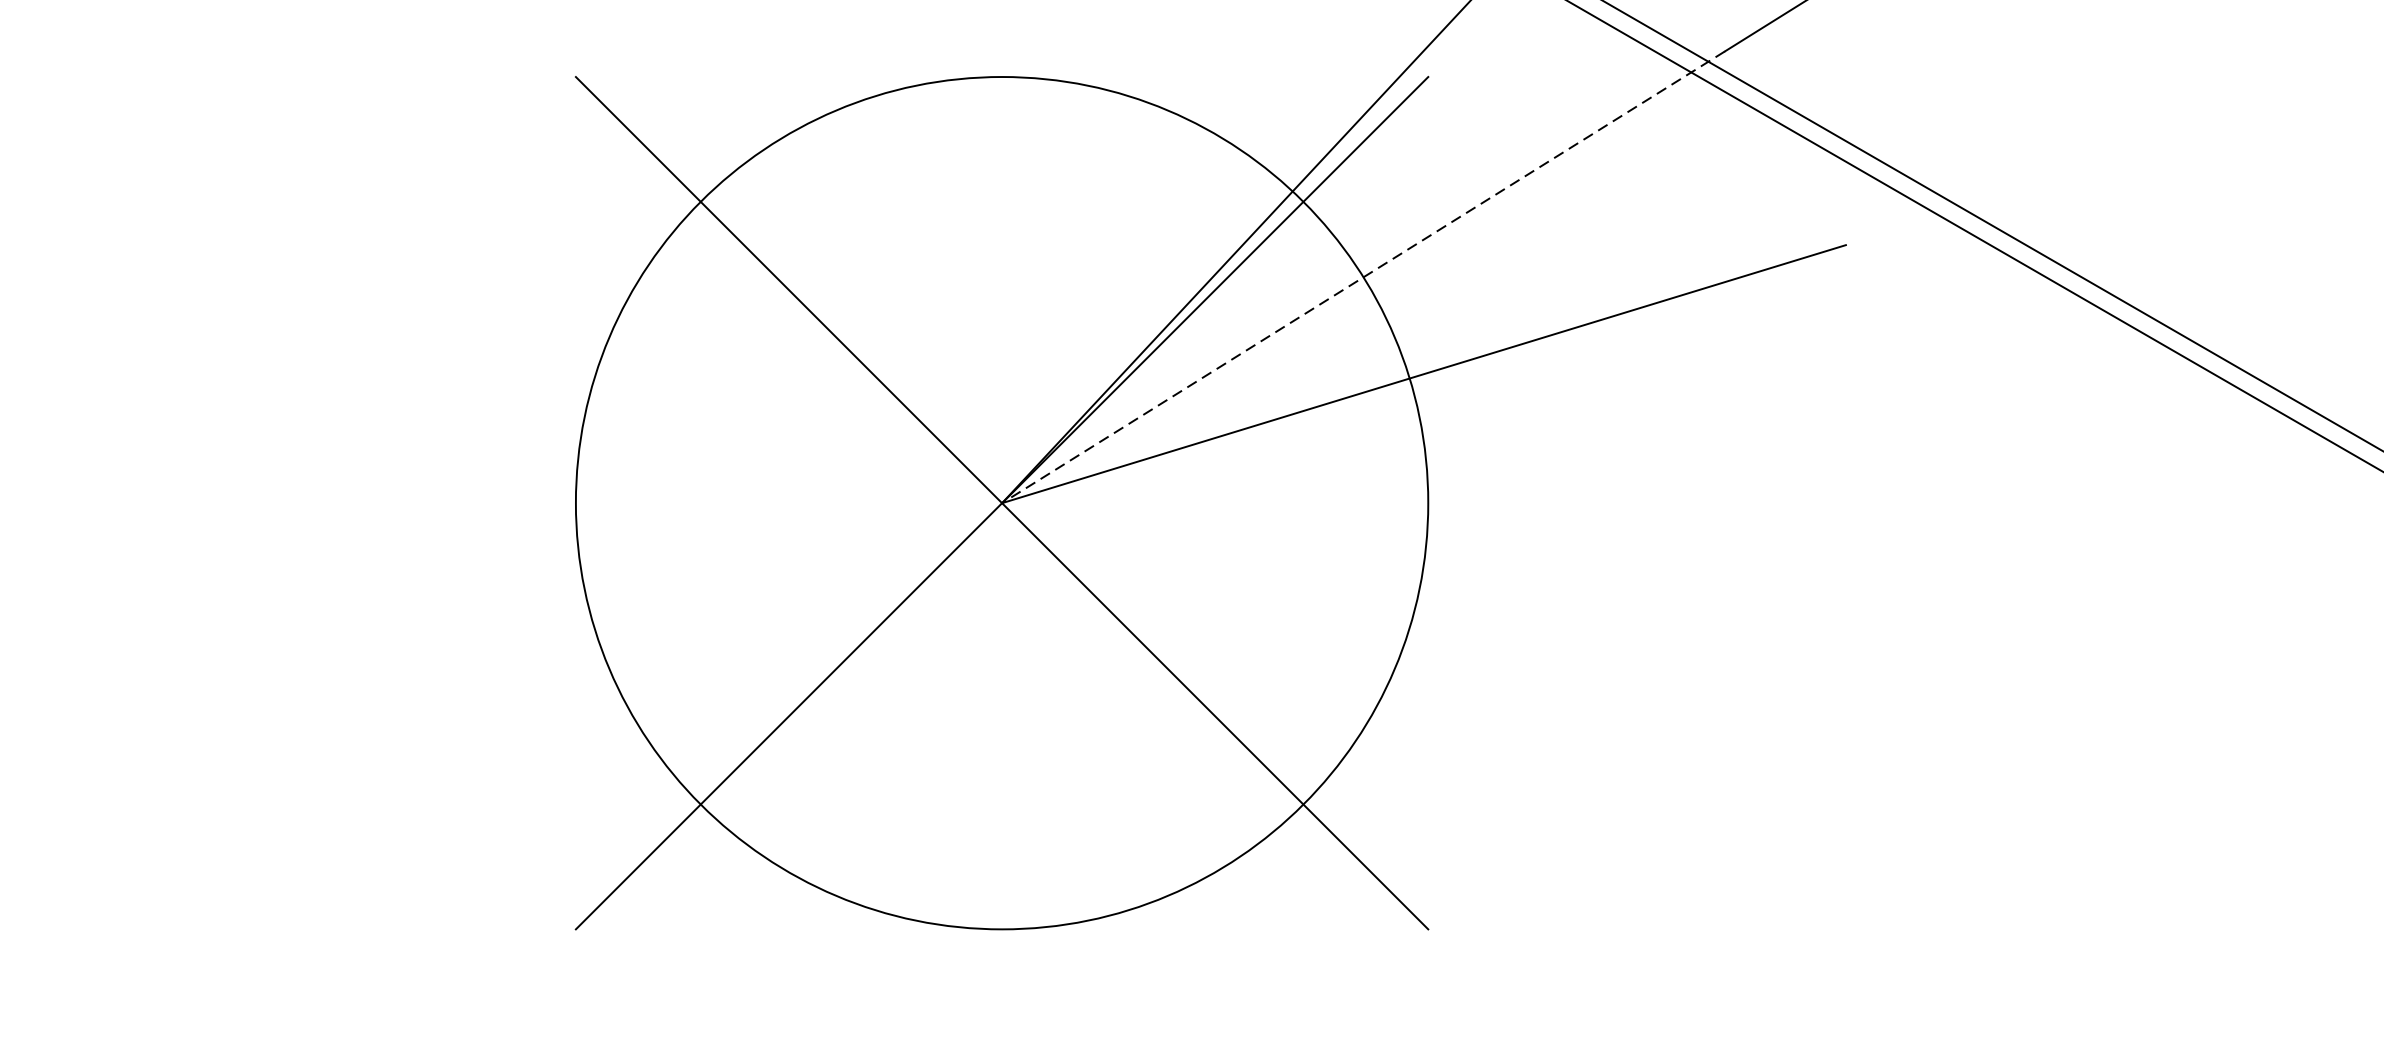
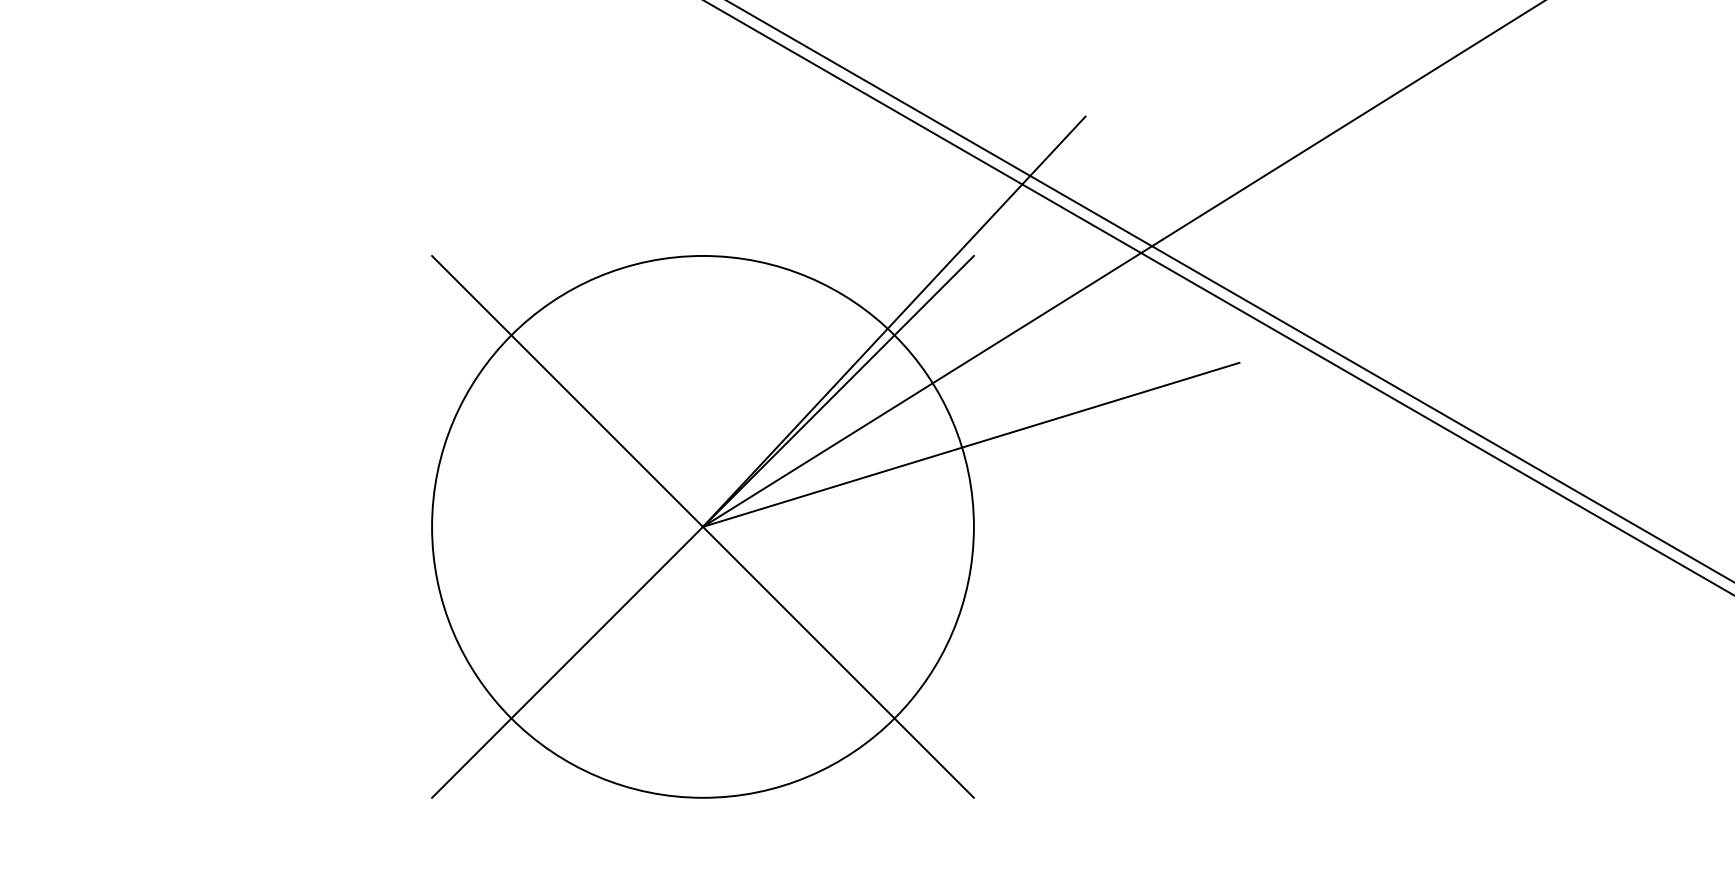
line: (1363, 277) -> (932, 383), dashed -> solid

